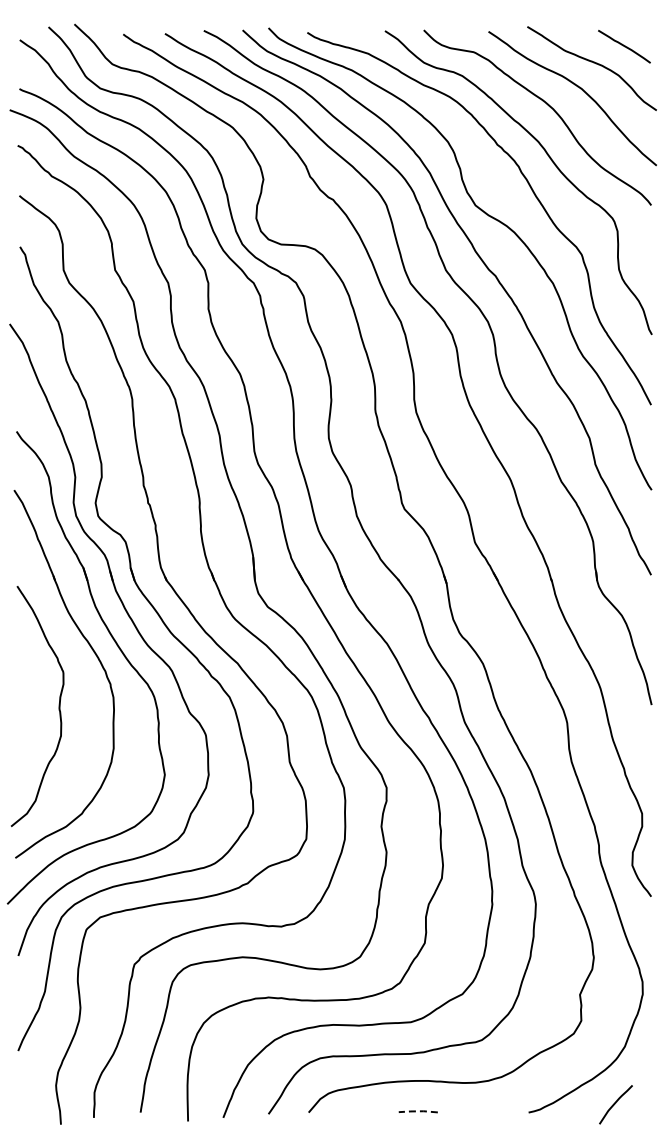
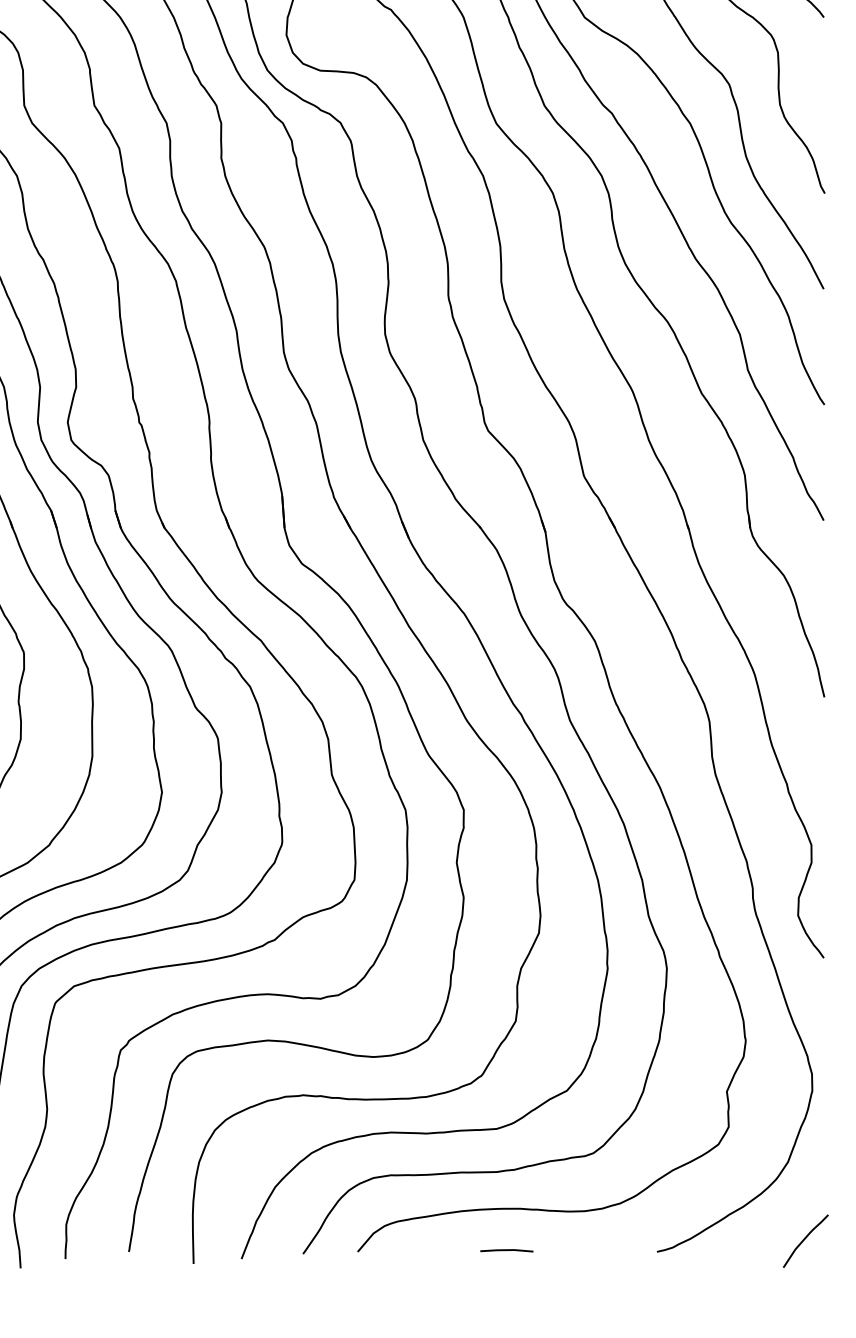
curve: (615, 1104) -> (805, 1240), moved
line: (417, 1111) -> (505, 1250), dashed -> solid

